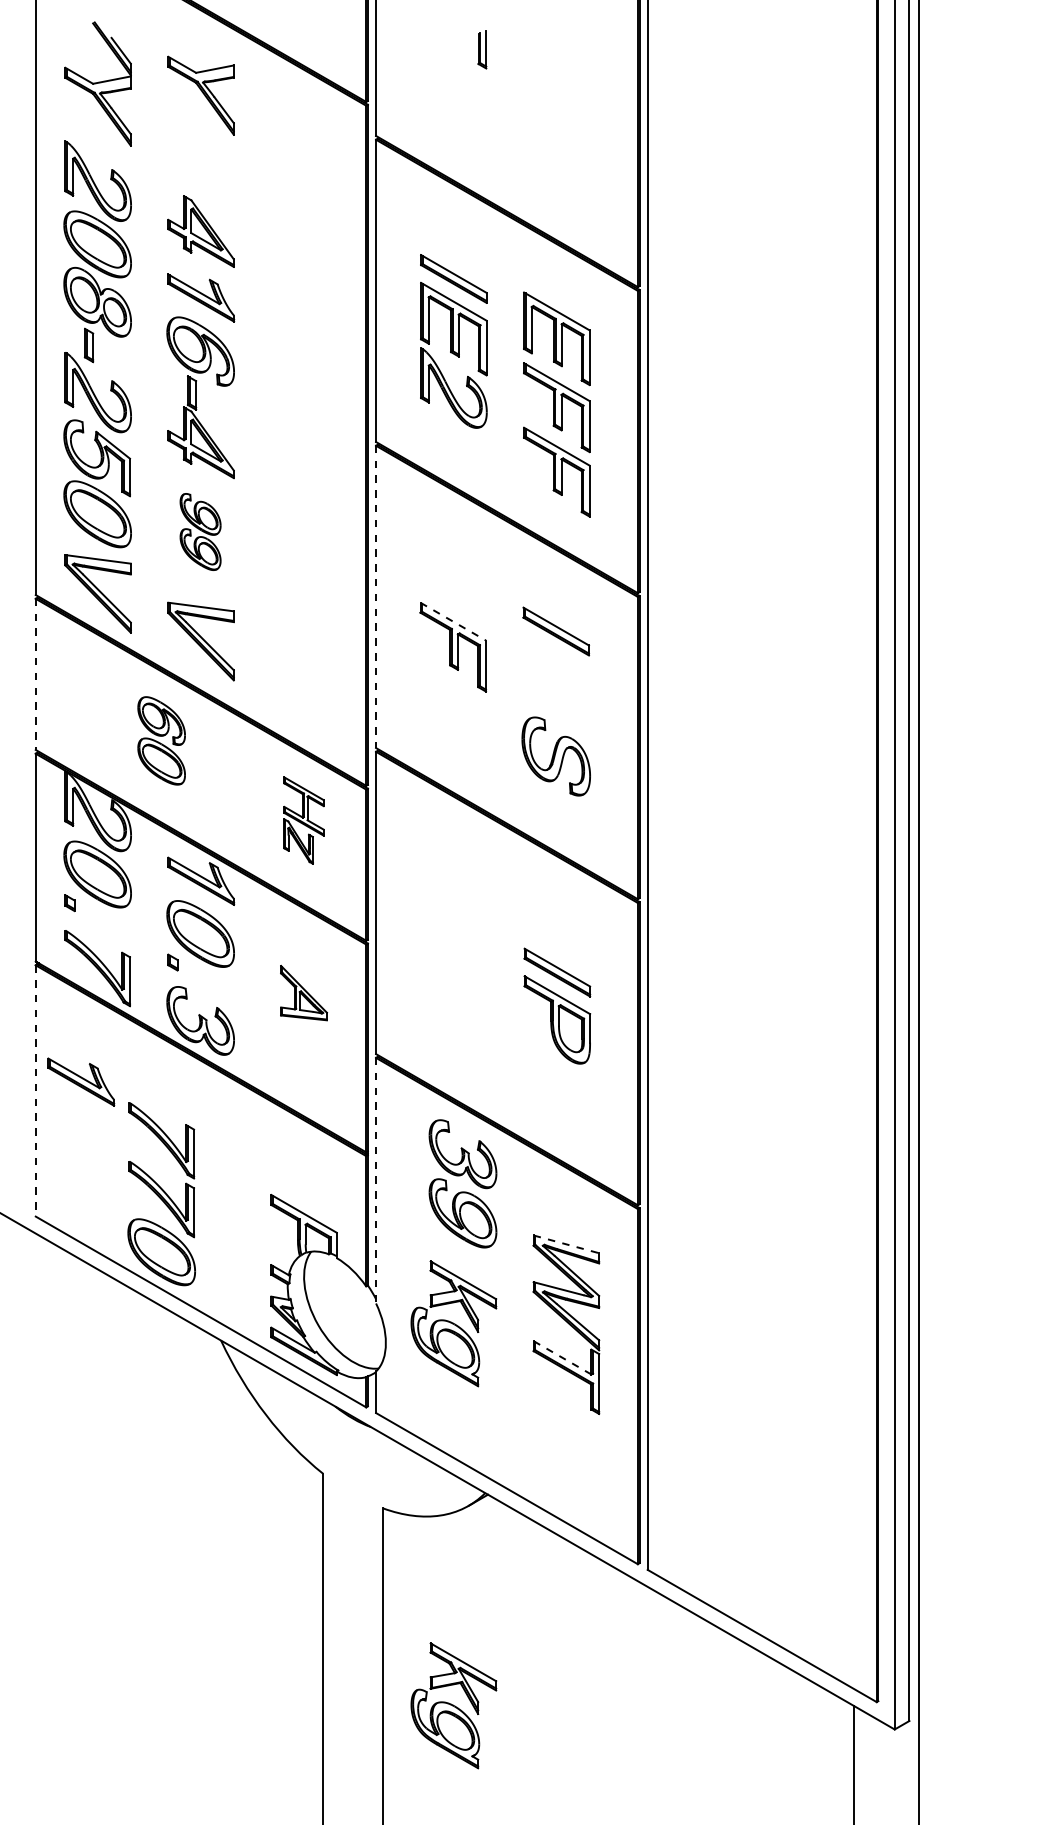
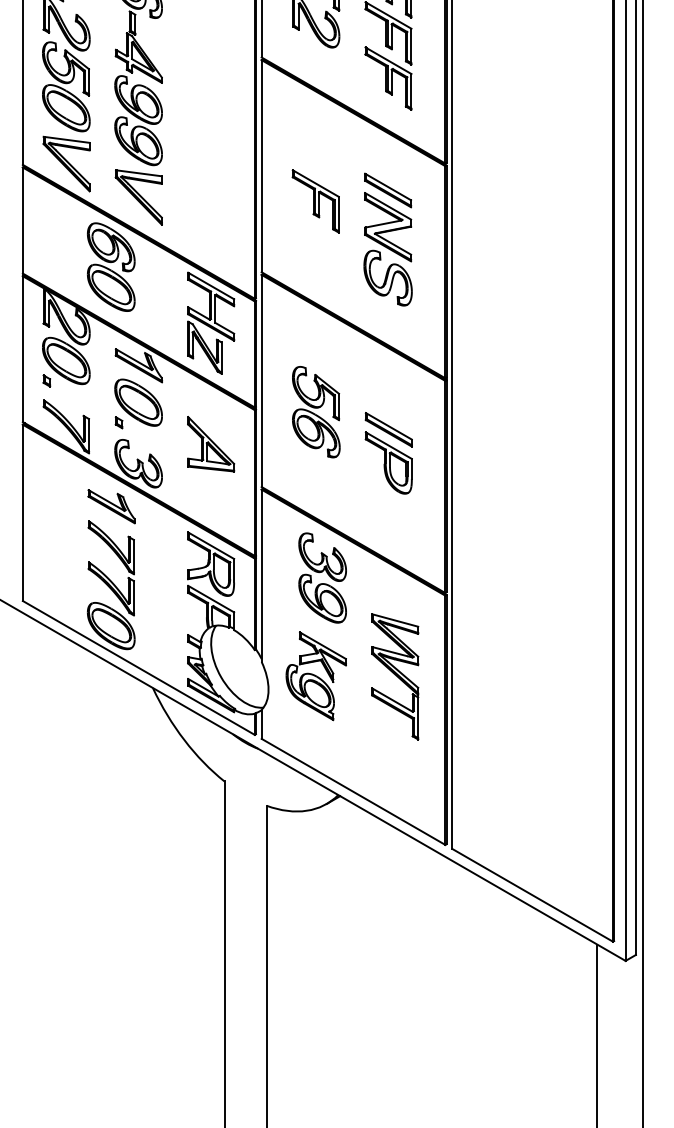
part: (200, 531) -> (138, 120), size x1.67
line: (376, 597) -> (261, 166), dashed -> solid
line: (453, 621) -> (316, 183), dashed -> solid
line: (35, 674) -> (22, 220), dashed -> solid
part: (555, 683) -> (387, 226), added
part: (161, 740) -> (111, 266), size x1.43
part: (303, 820) -> (210, 323), size x1.67
part: (453, 947) -> (316, 412), added
part: (303, 992) -> (210, 443), size x1.43
part: (81, 1081) -> (111, 506), moved
line: (35, 1090) -> (22, 512), dashed -> solid
part: (303, 1163) -> (210, 563), added
line: (376, 1180) -> (261, 575), dashed -> solid
line: (566, 1244) -> (395, 620), dashed -> solid
line: (562, 1358) -> (392, 700), dashed -> solid
part: (453, 1705) -> (316, 944), removed

